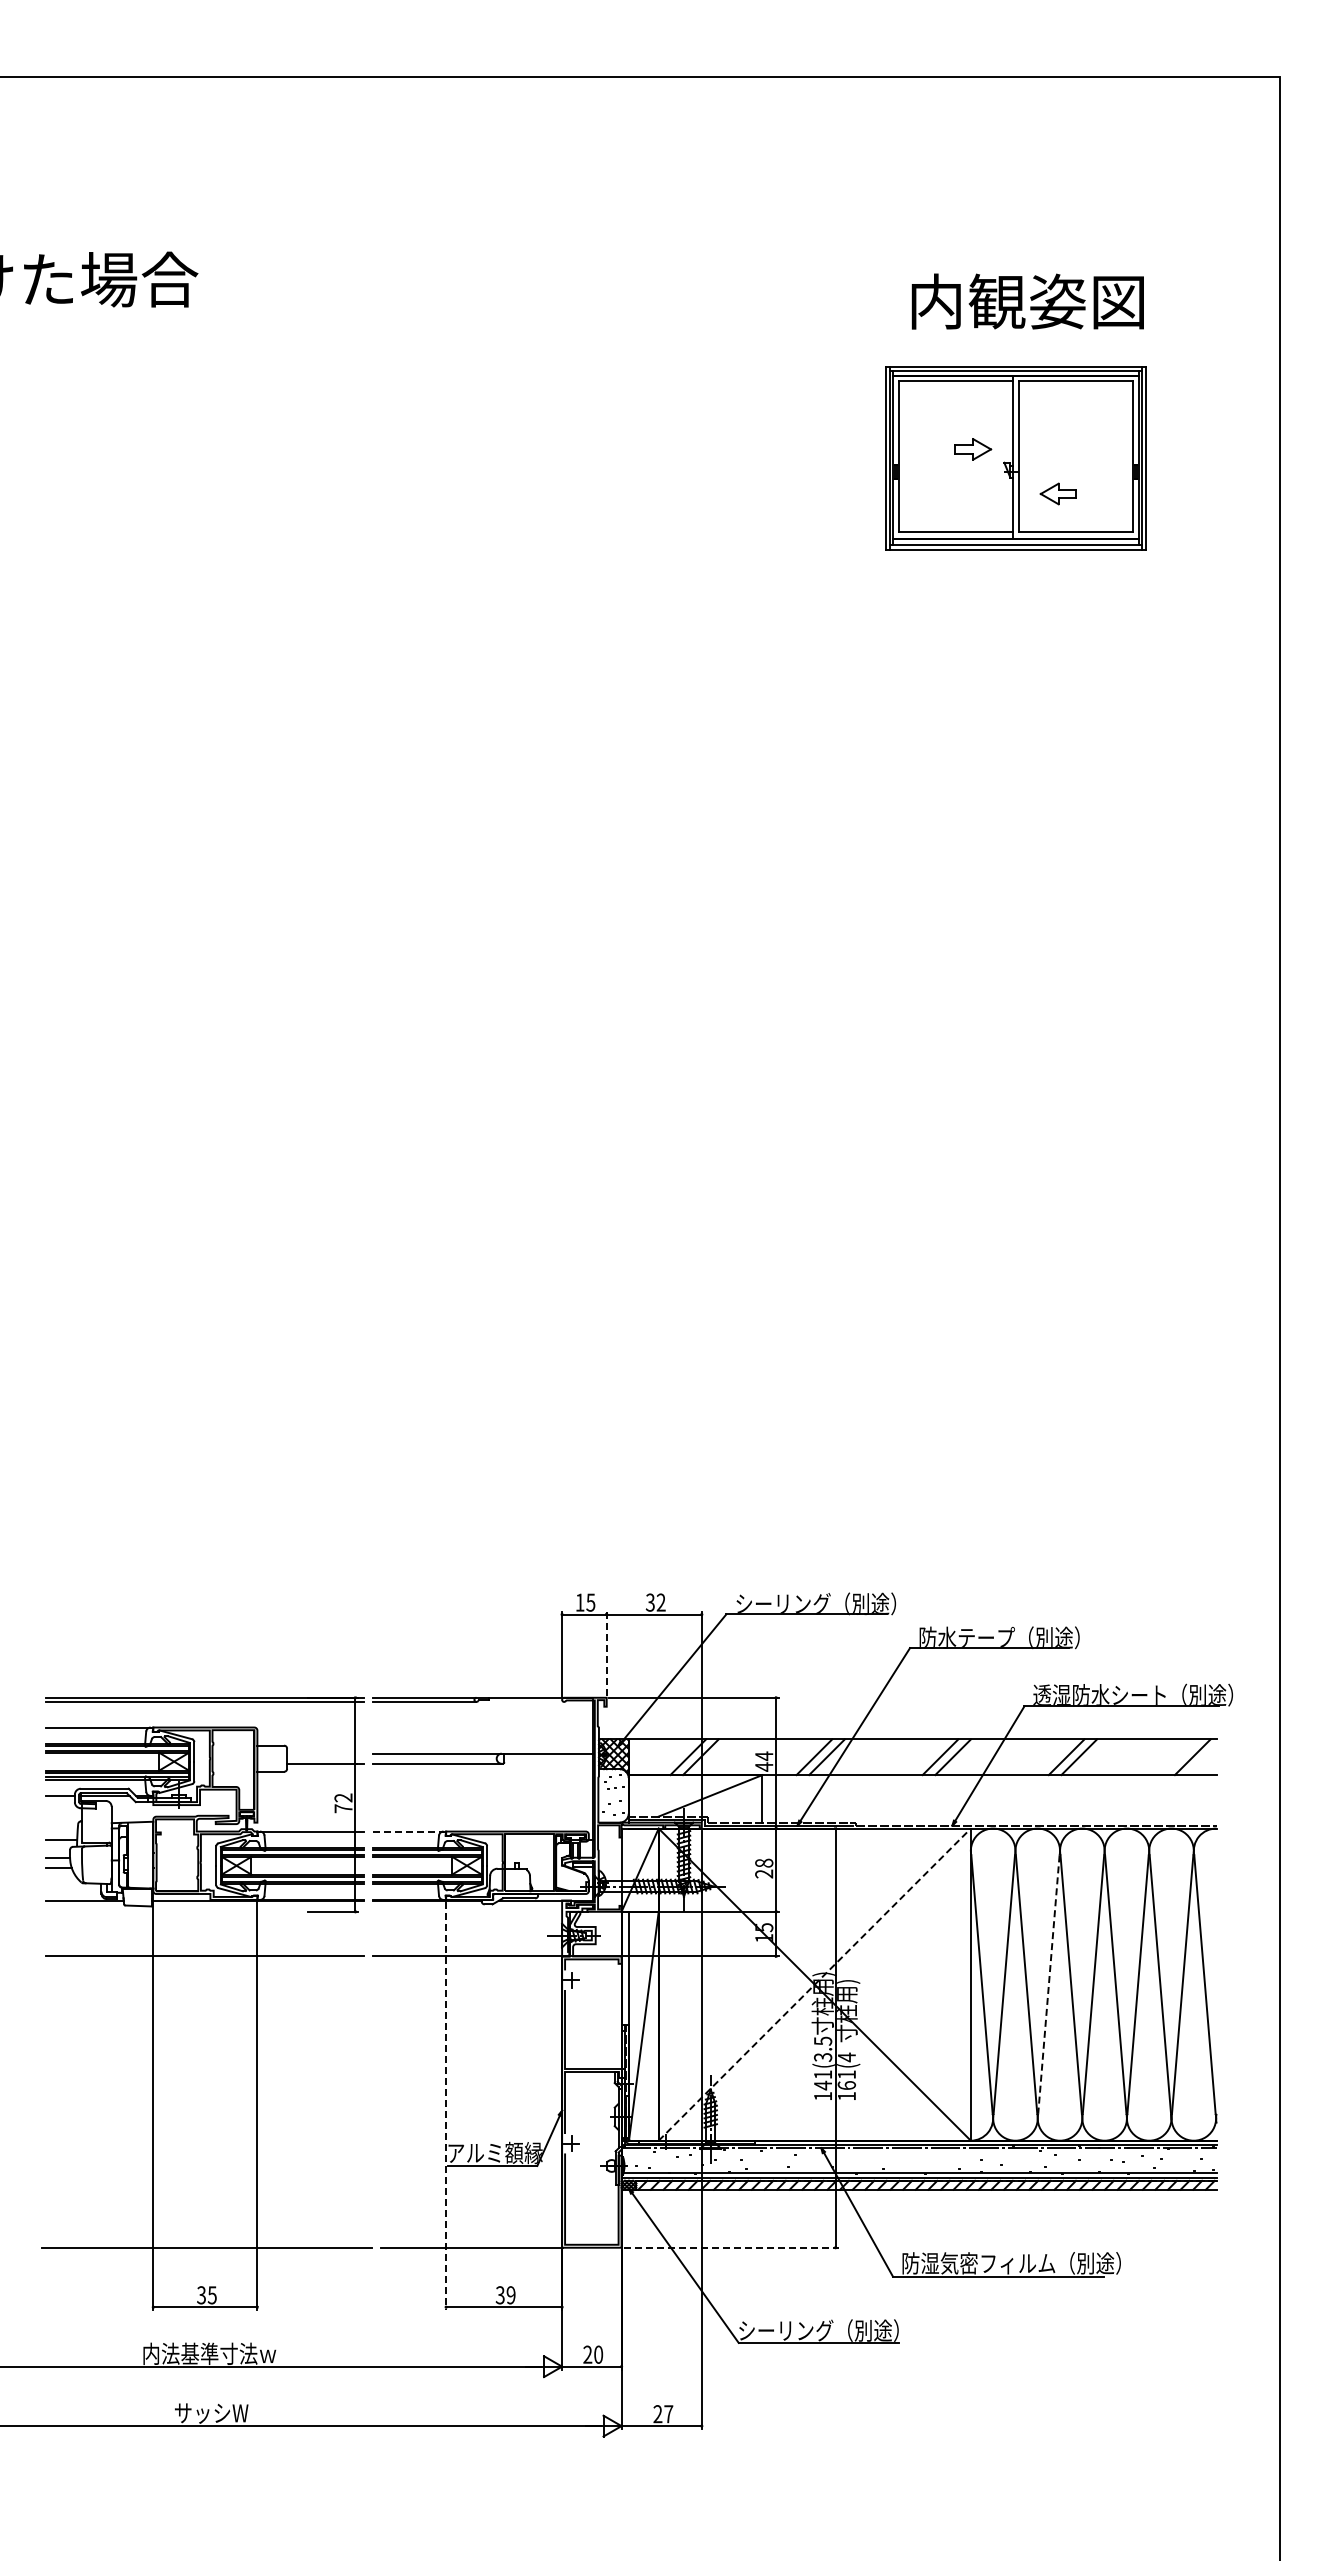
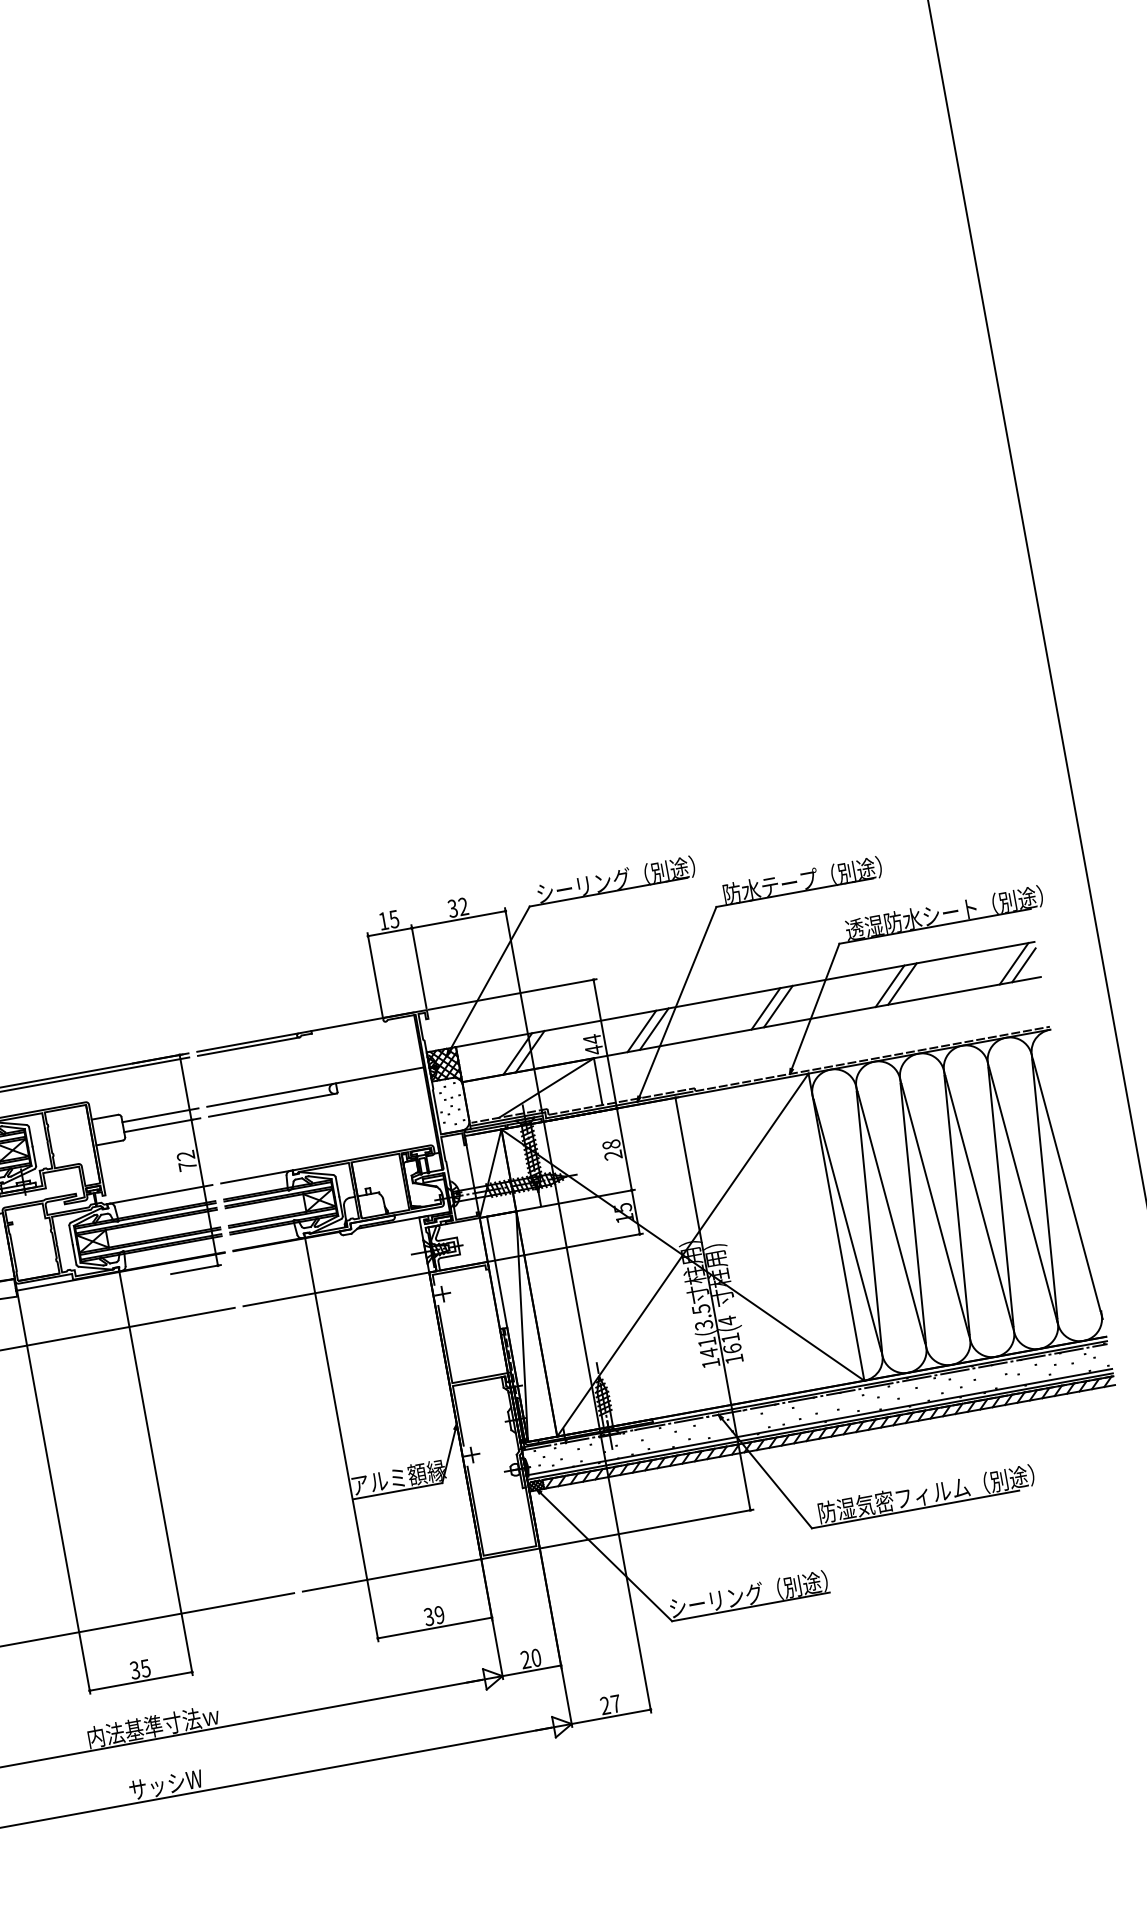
line: (606, 1653) -> (418, 966), dashed -> solid
line: (325, 1753) -> (160, 1115), added
line: (1201, 1760) -> (1023, 965), added
line: (408, 1831) -> (255, 1177), dashed -> solid
line: (814, 1984) -> (682, 1255), dashed -> solid
line: (1048, 1984) -> (912, 1213), dashed -> solid
line: (446, 2106) -> (342, 1440), dashed -> solid
line: (731, 2247) -> (647, 1528), dashed -> solid

